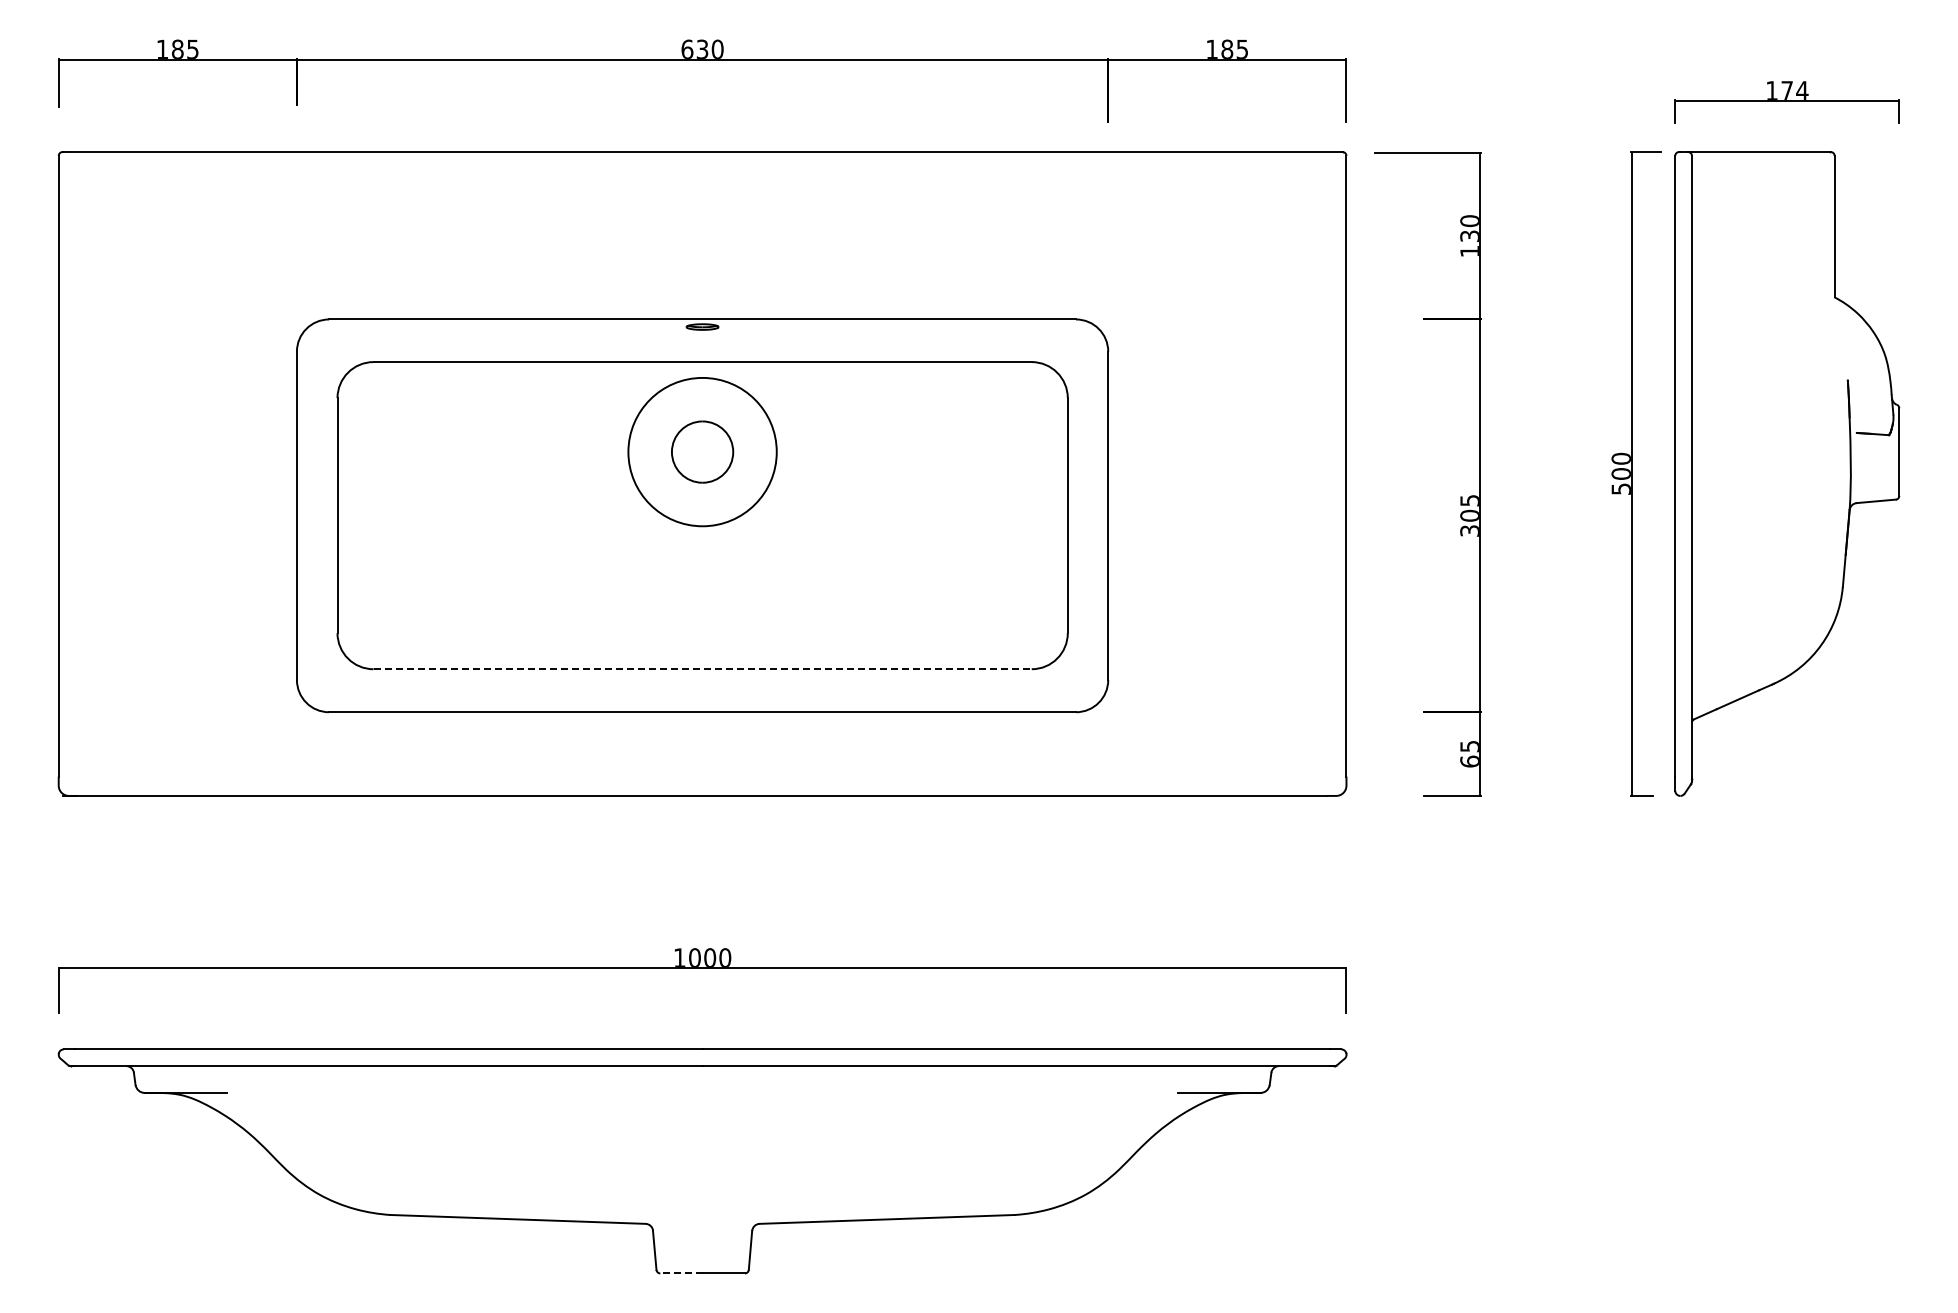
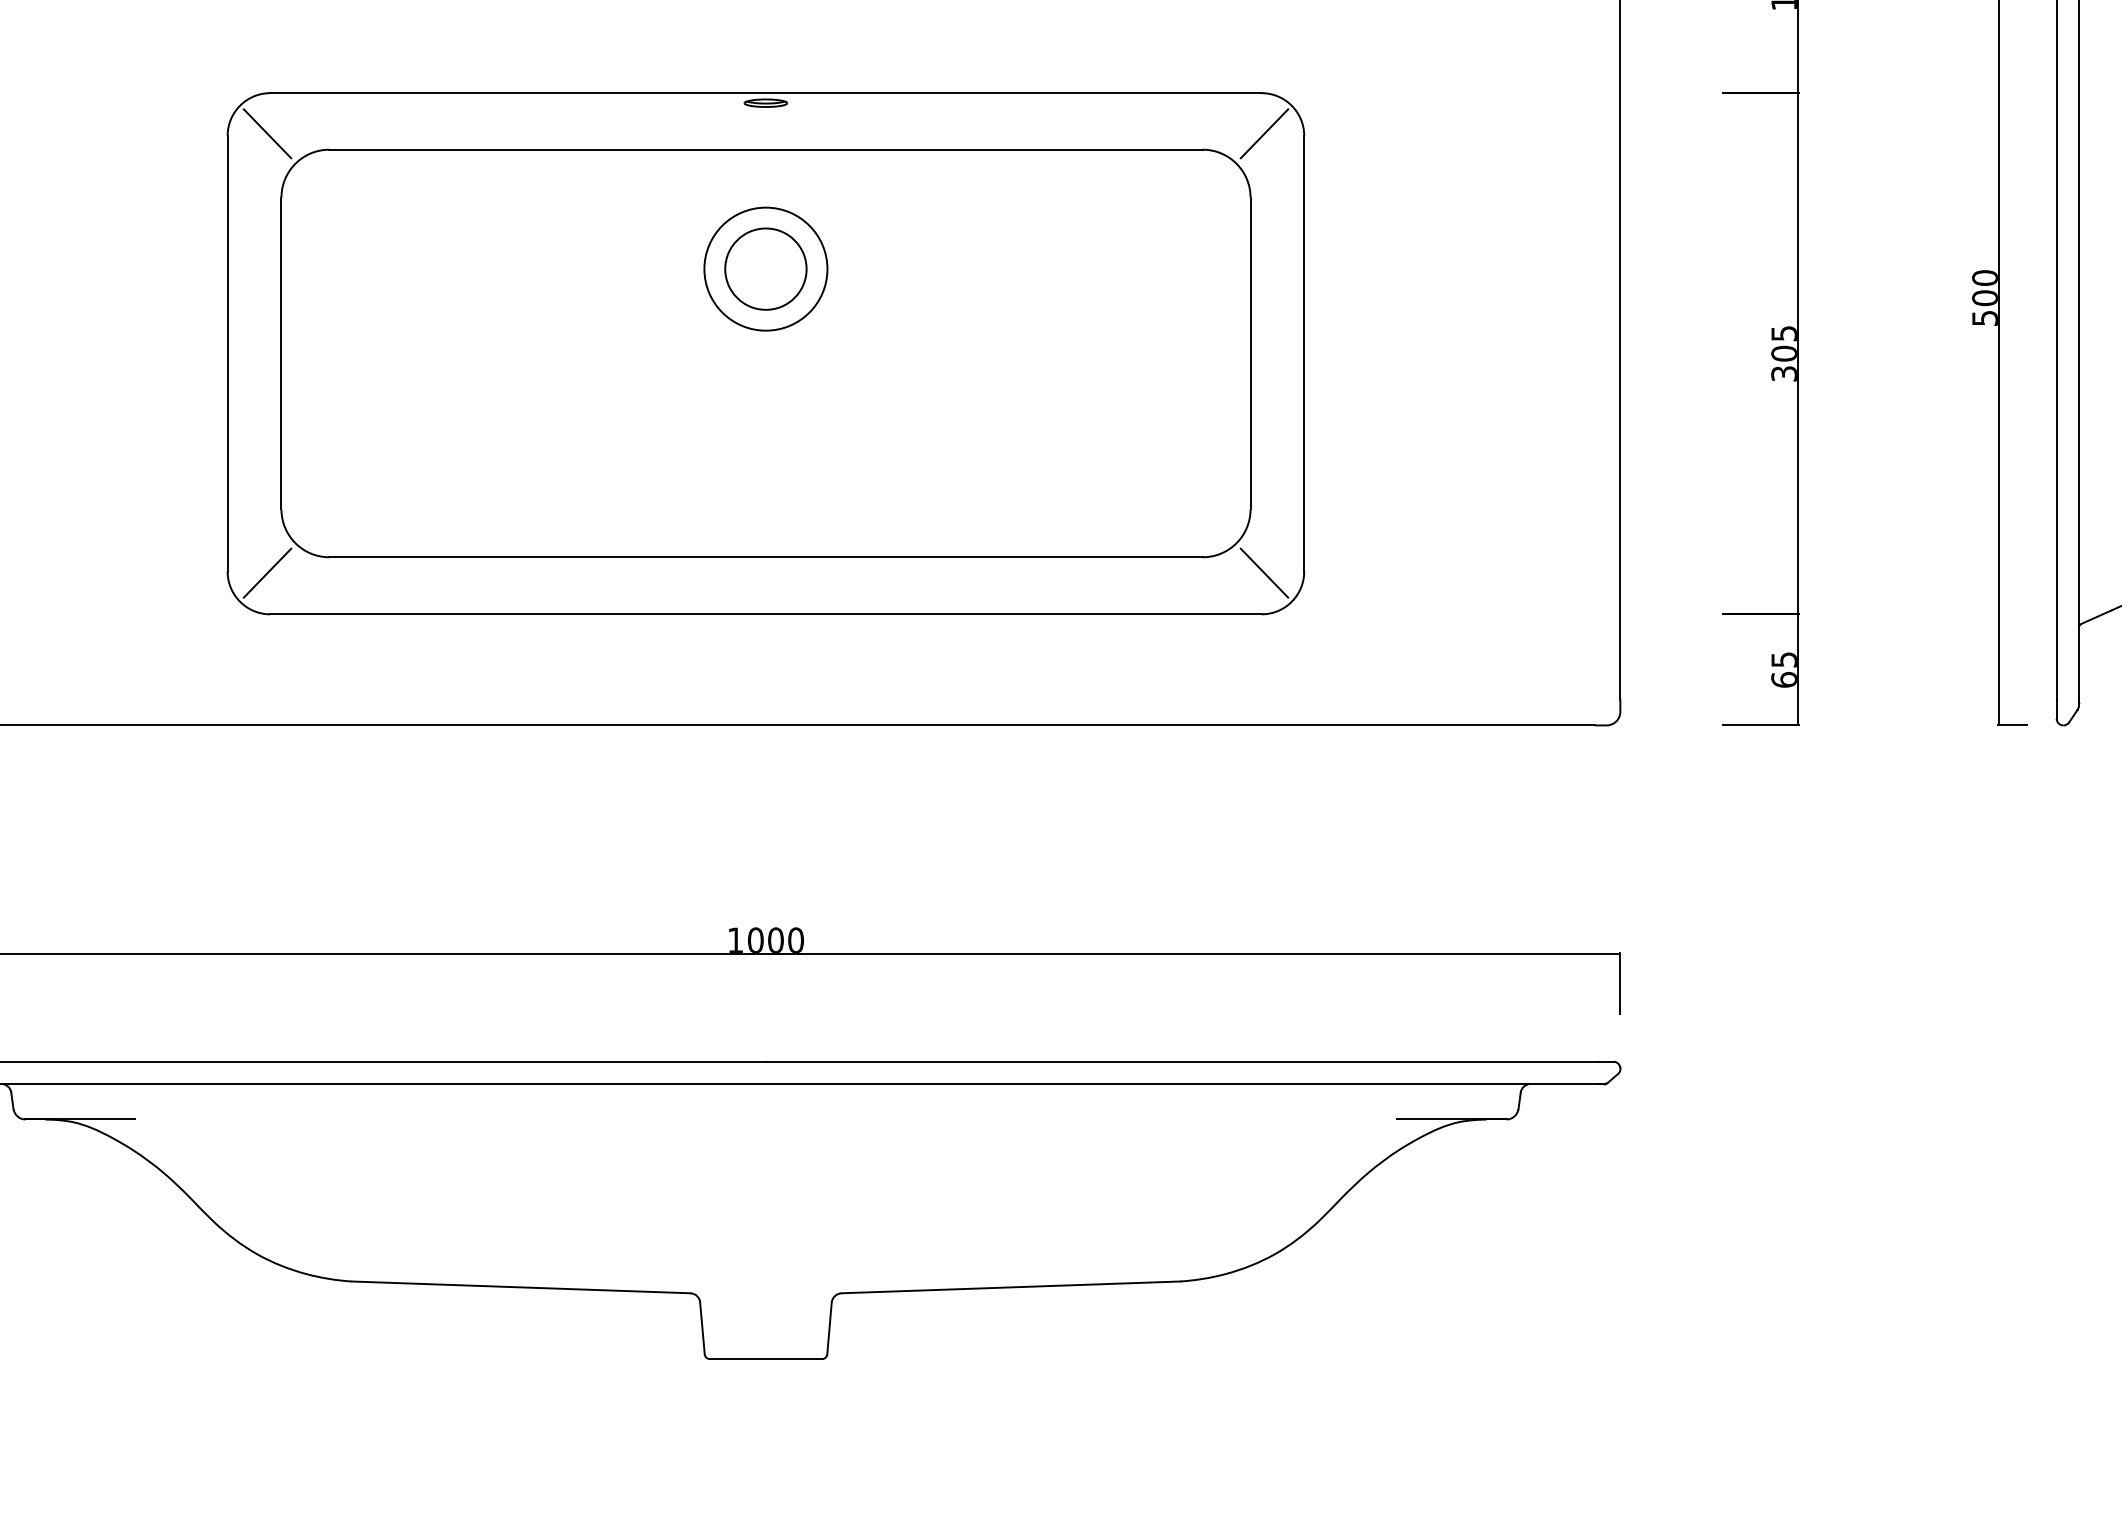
line: (326, 349) -> (266, 132), added
line: (1078, 349) -> (1264, 132), added
circle: (702, 451) -> (765, 268), size x0.62
line: (703, 669) -> (767, 557), dashed -> solid
line: (326, 680) -> (266, 572), added
line: (1078, 680) -> (1264, 572), added
line: (680, 1273) -> (736, 1359), dashed -> solid

